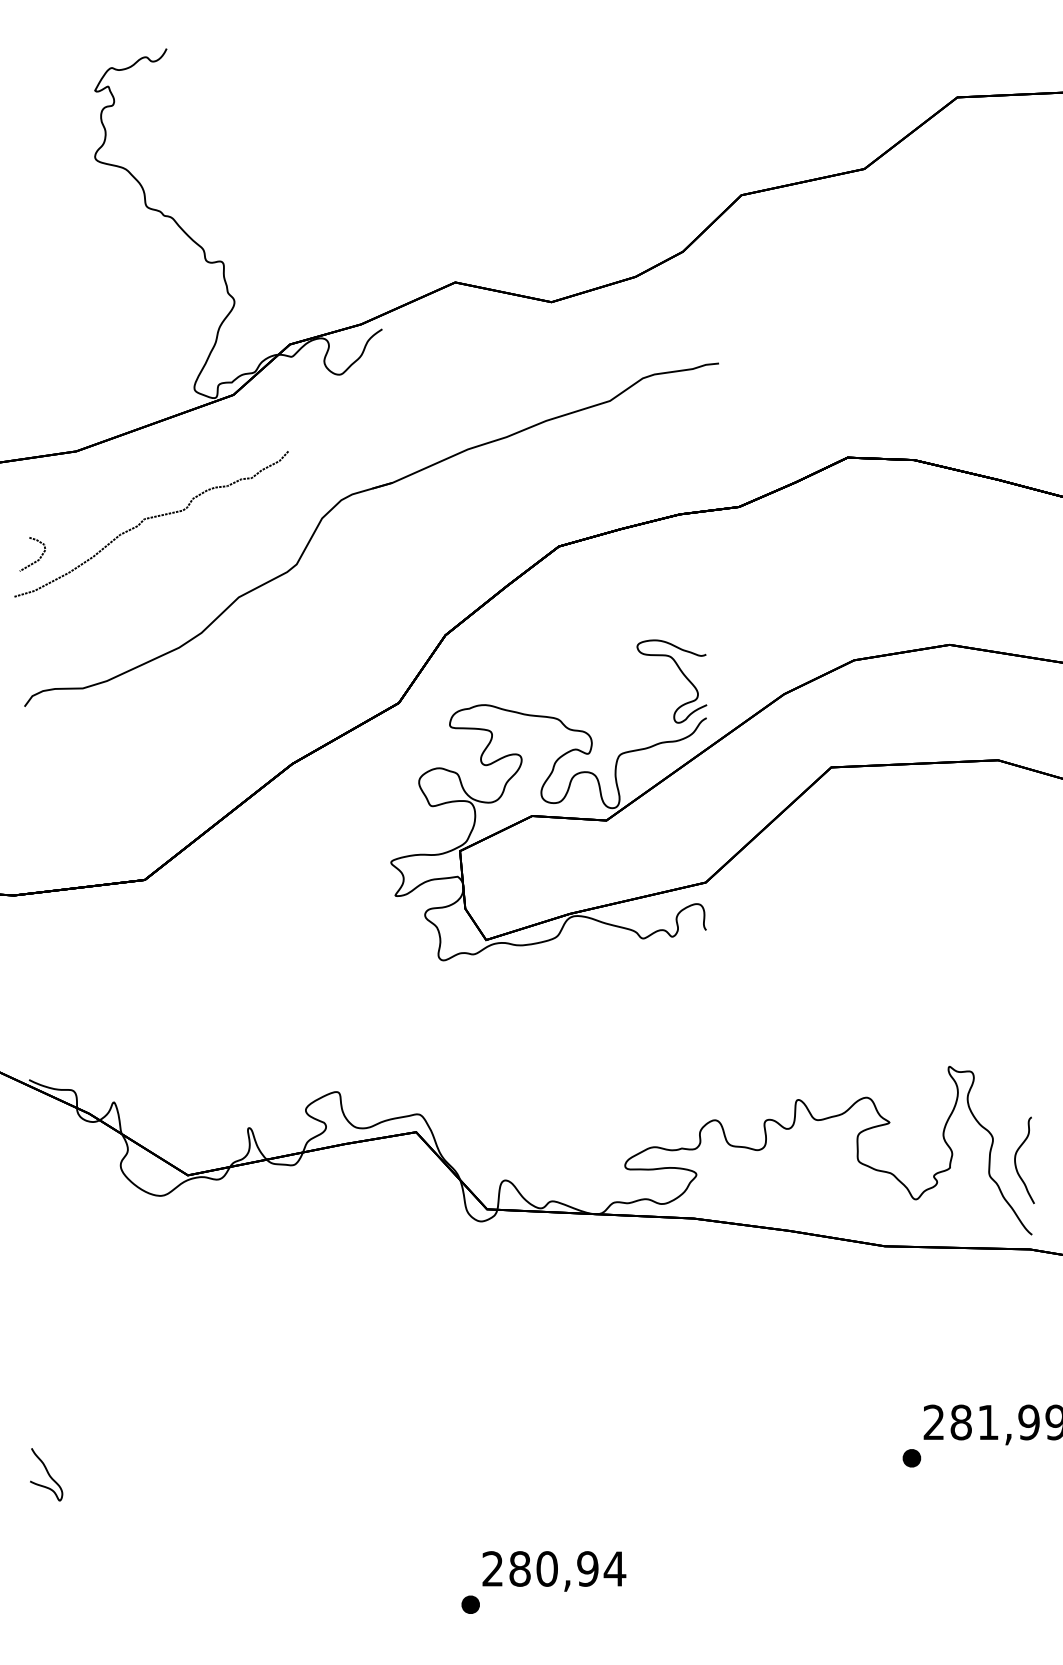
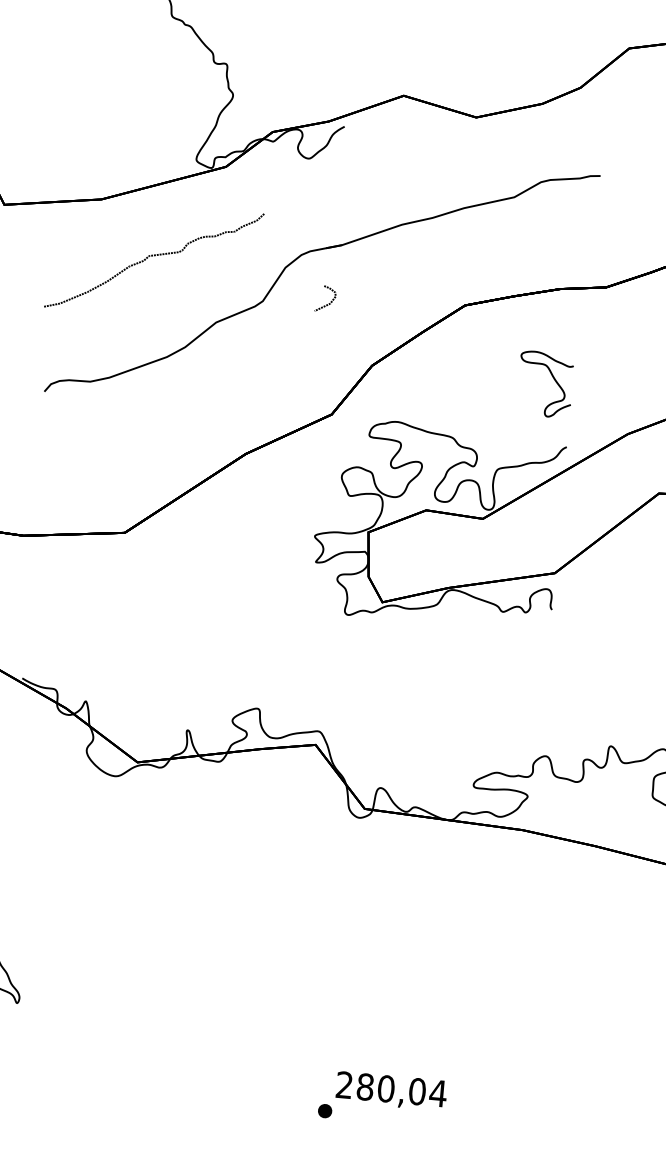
curve: (37, 559) -> (328, 303), moved
curve: (681, 673) -> (553, 379), moved
text: (587, 1568) -> (417, 1091), 280,94 -> 280,04

